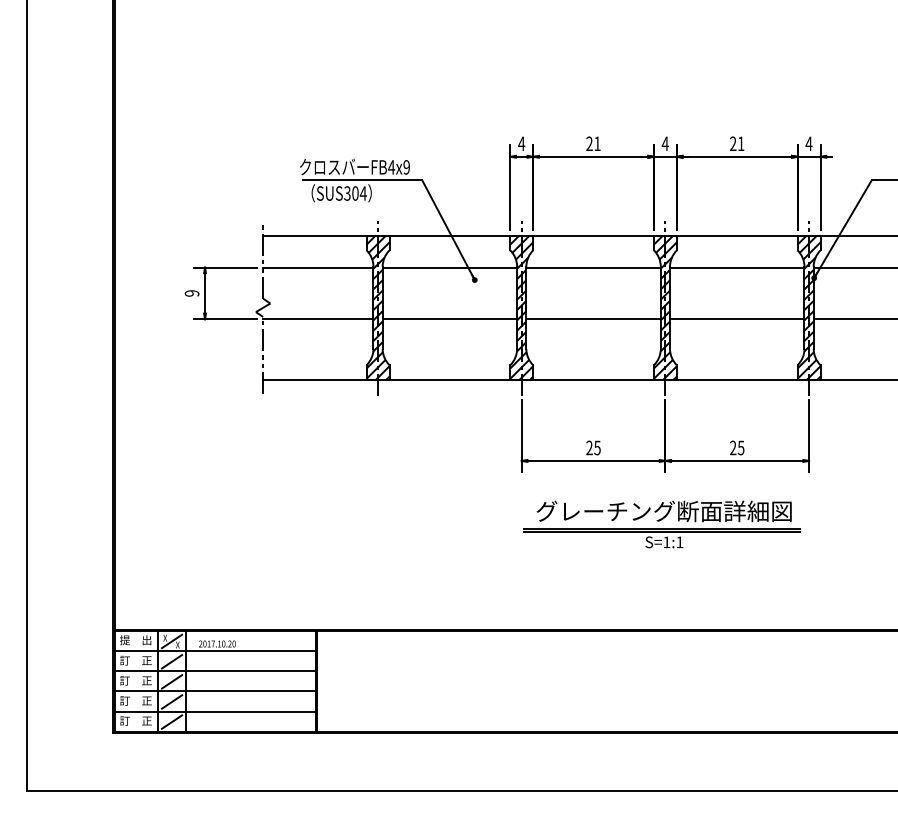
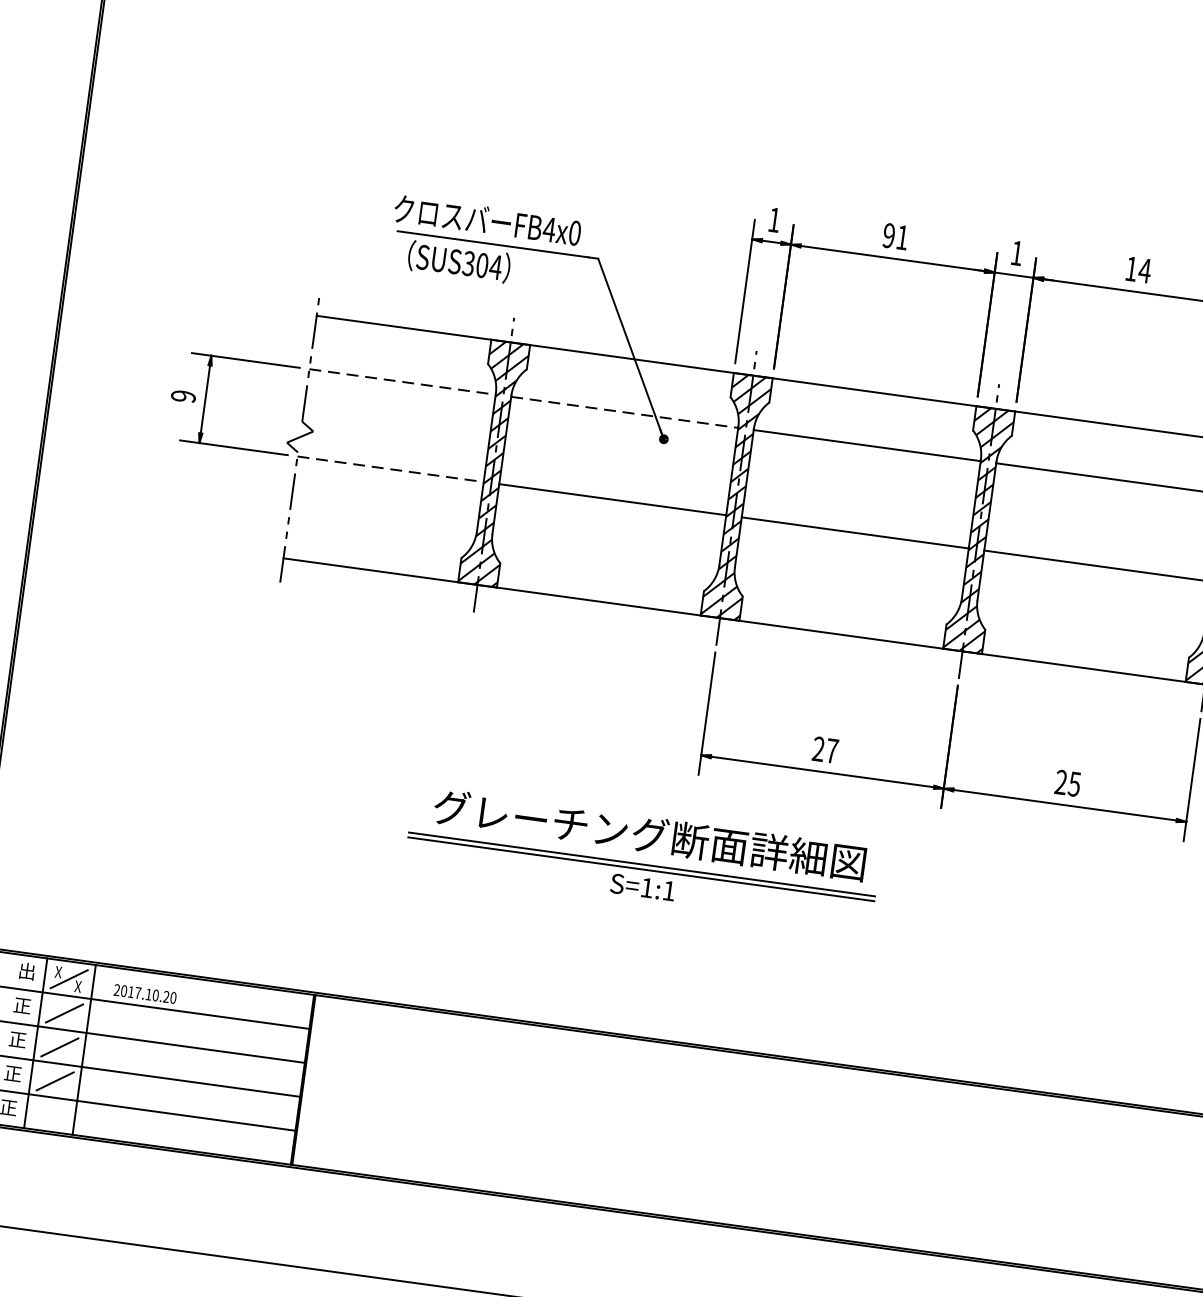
text: (521, 143) -> (774, 219), 4 -> 1
text: (664, 143) -> (1015, 252), 4 -> 1
text: (737, 143) -> (1138, 269), 21 -> 14
text: (589, 144) -> (888, 236), 21 -> 91
text: (406, 167) -> (574, 233), FB4x9 -> FB4x0
line: (318, 267) -> (402, 381), solid -> dashed
line: (450, 267) -> (625, 412), solid -> dashed
line: (318, 319) -> (390, 469), solid -> dashed
text: (597, 447) -> (832, 750), 25 -> 27
part: (661, 524) -> (642, 856), moved
line: (171, 721) -> (49, 1114), removed

